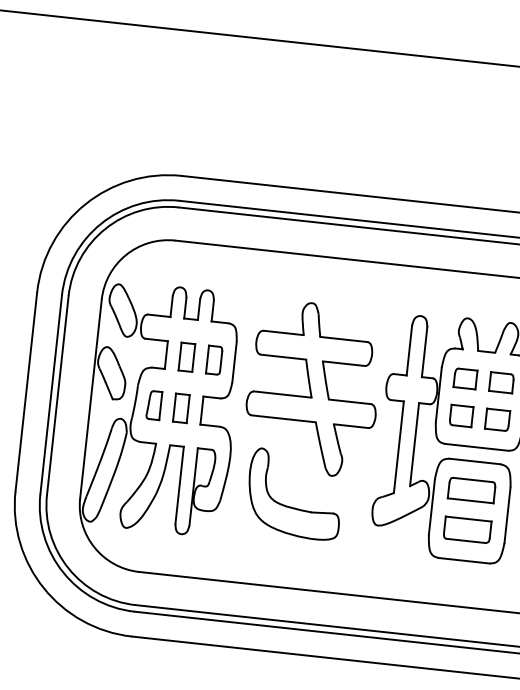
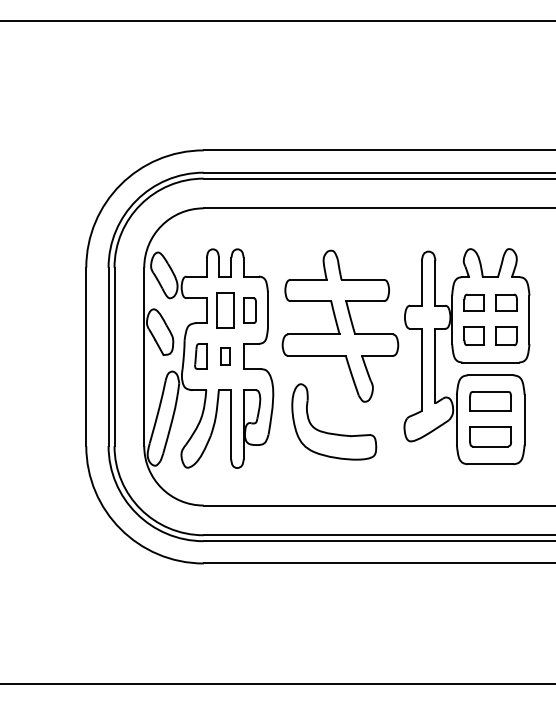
part: (186, 357) -> (224, 310), size x1.4
part: (180, 408) -> (224, 356), size x0.7

